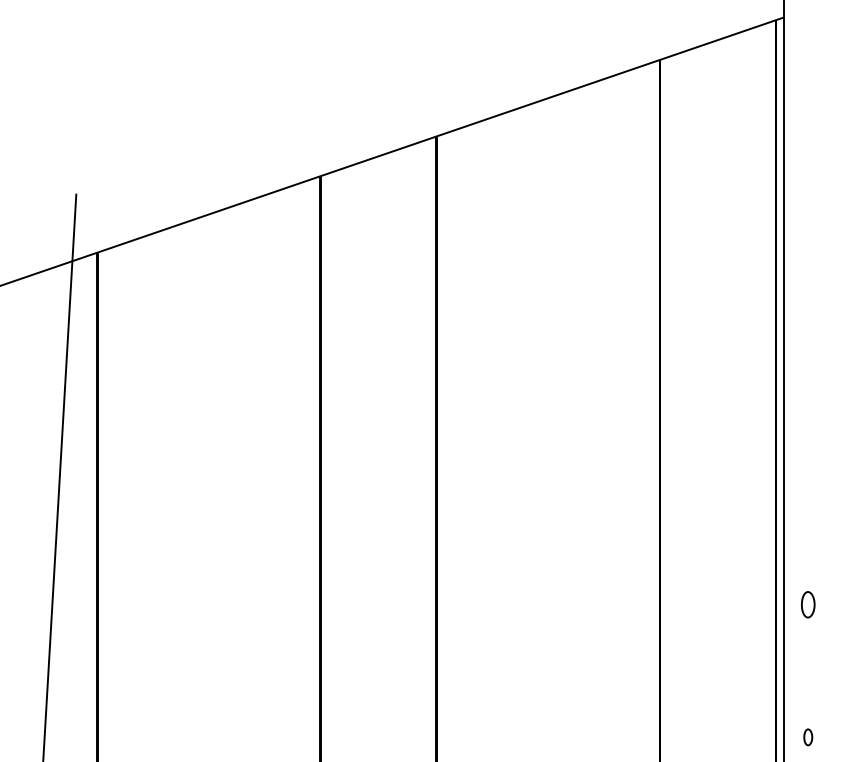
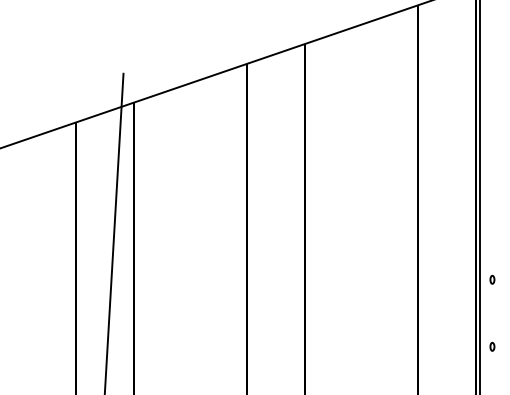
part: (808, 603) -> (492, 279), size x0.62

